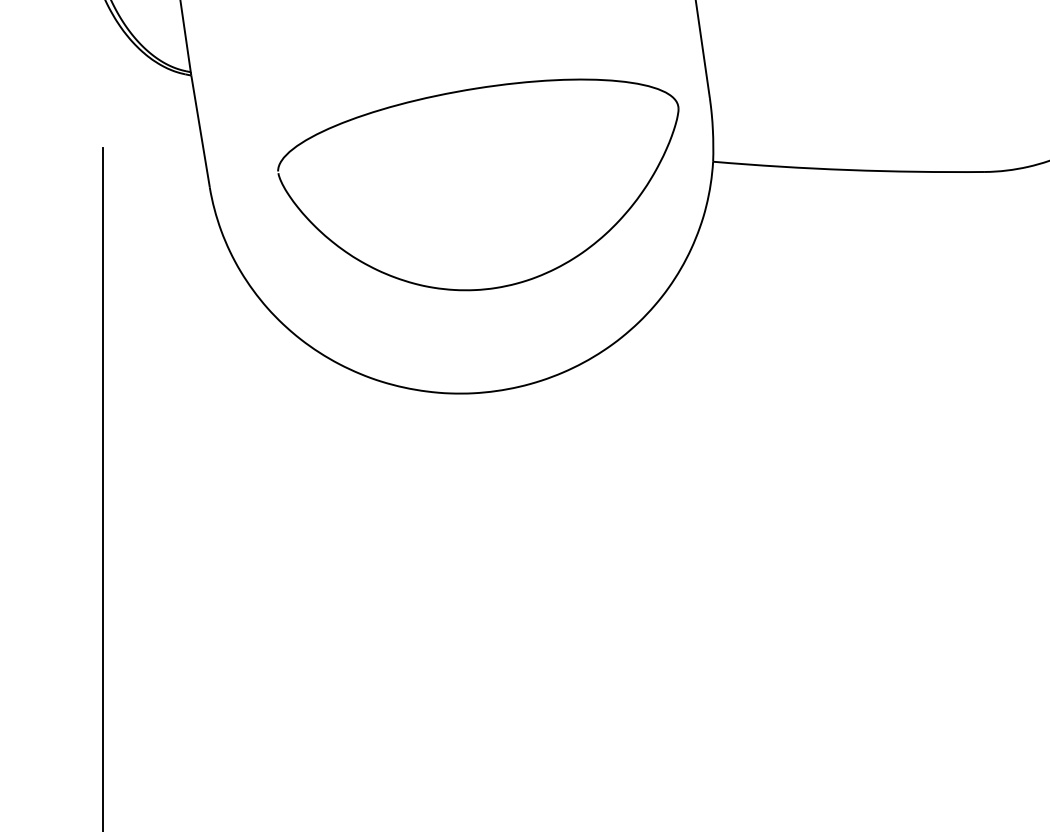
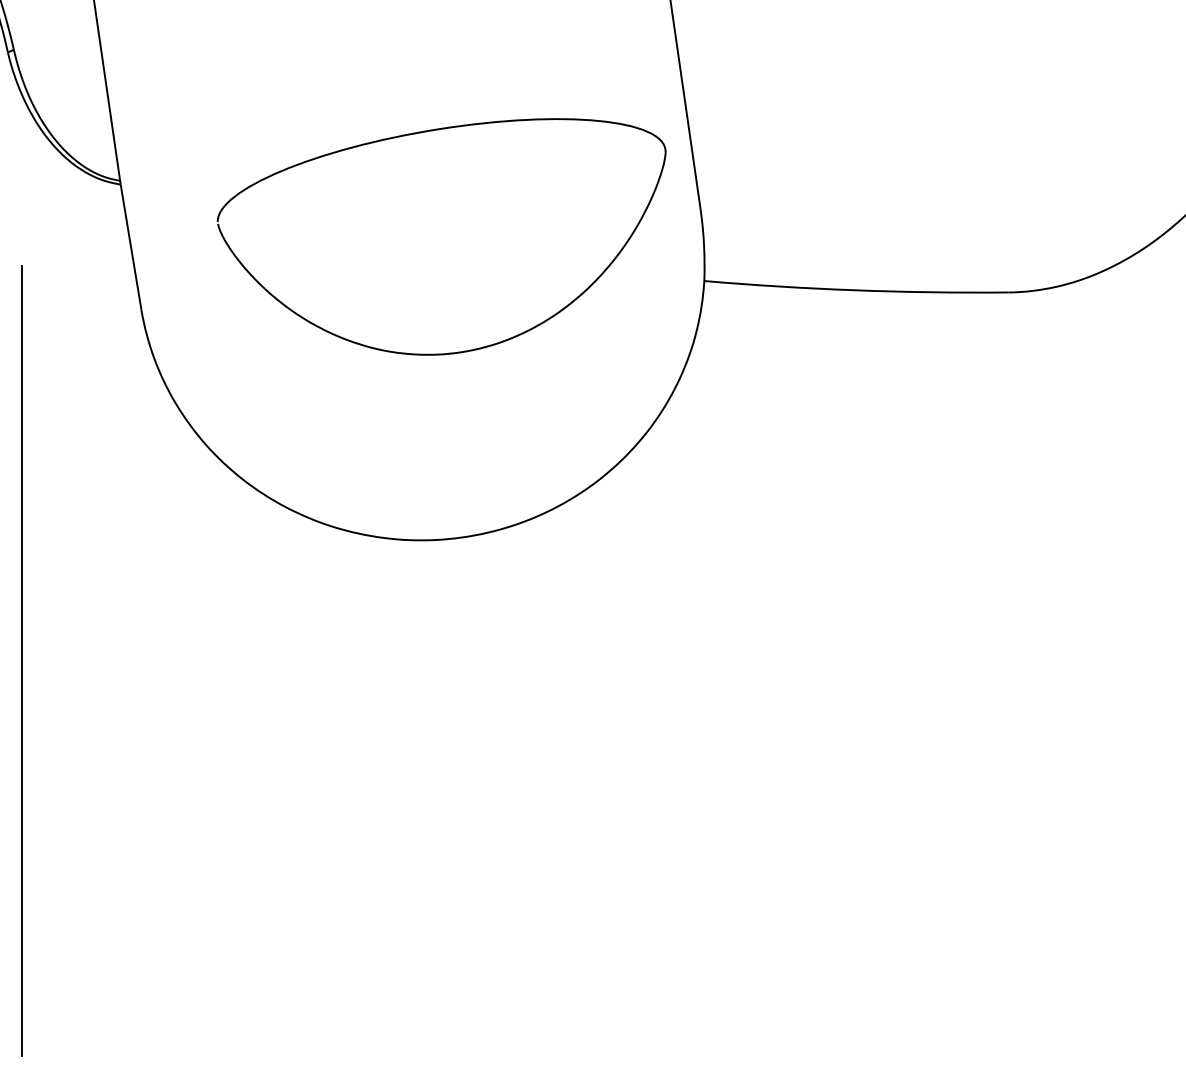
part: (460, 92) -> (421, 133), moved

